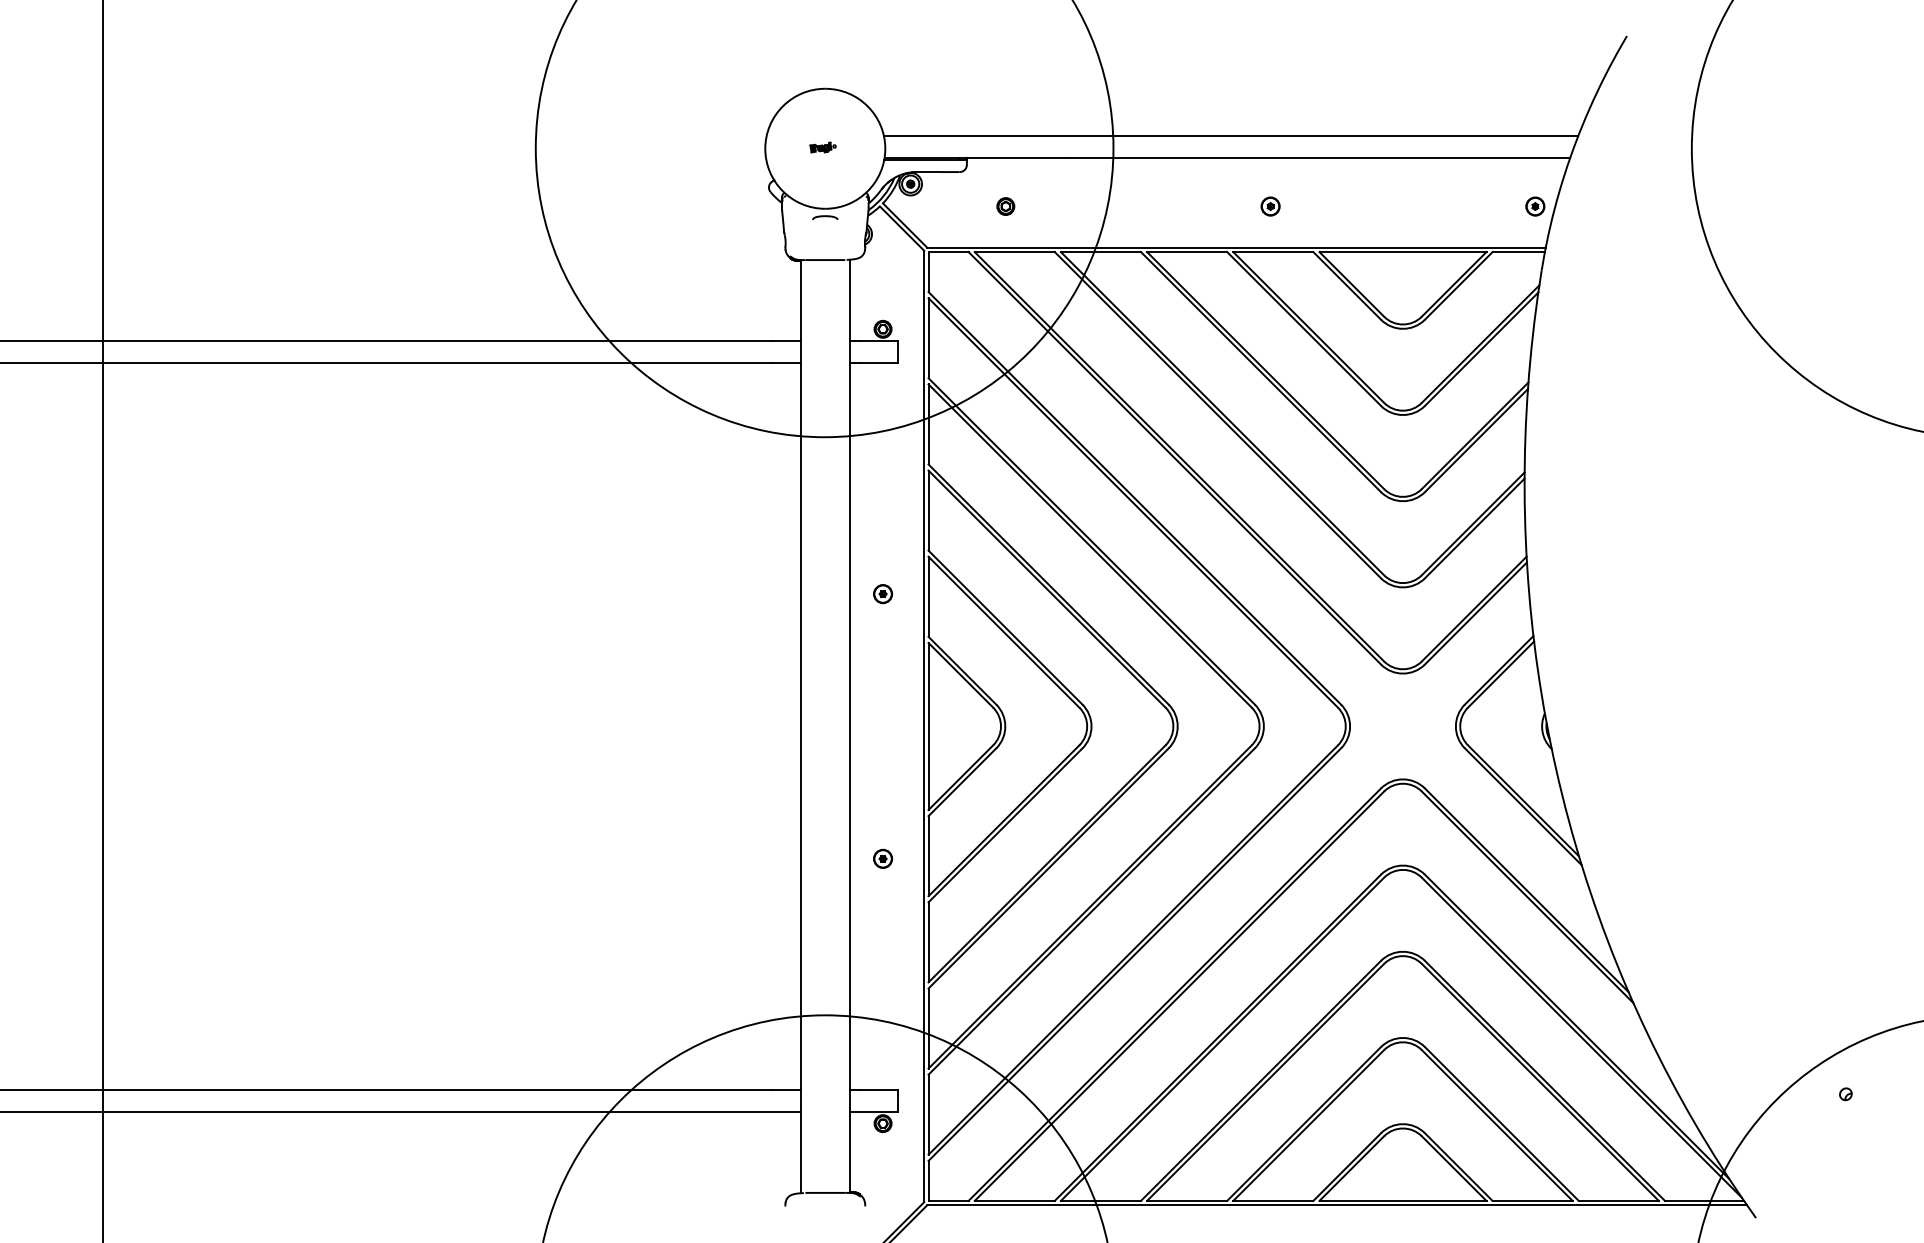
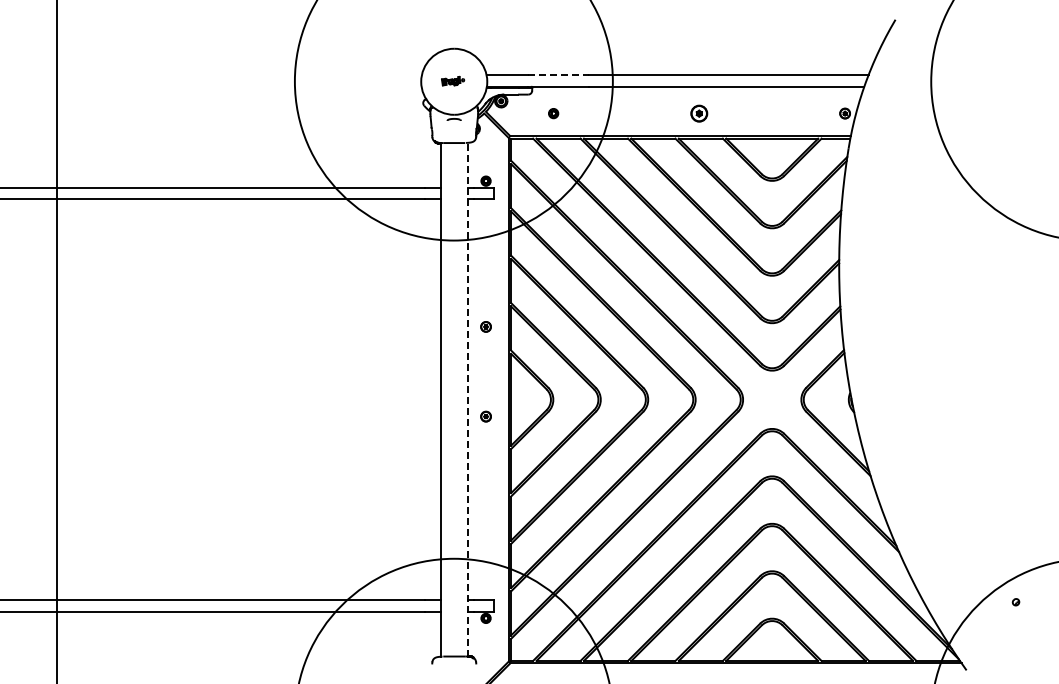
line: (1014, 135) -> (558, 74), solid -> dashed
part: (822, 146) -> (452, 80), size x1.6
part: (1270, 206) -> (699, 113), size x1.6
line: (849, 725) -> (467, 399), solid -> dashed
part: (882, 858) -> (485, 416), moved

